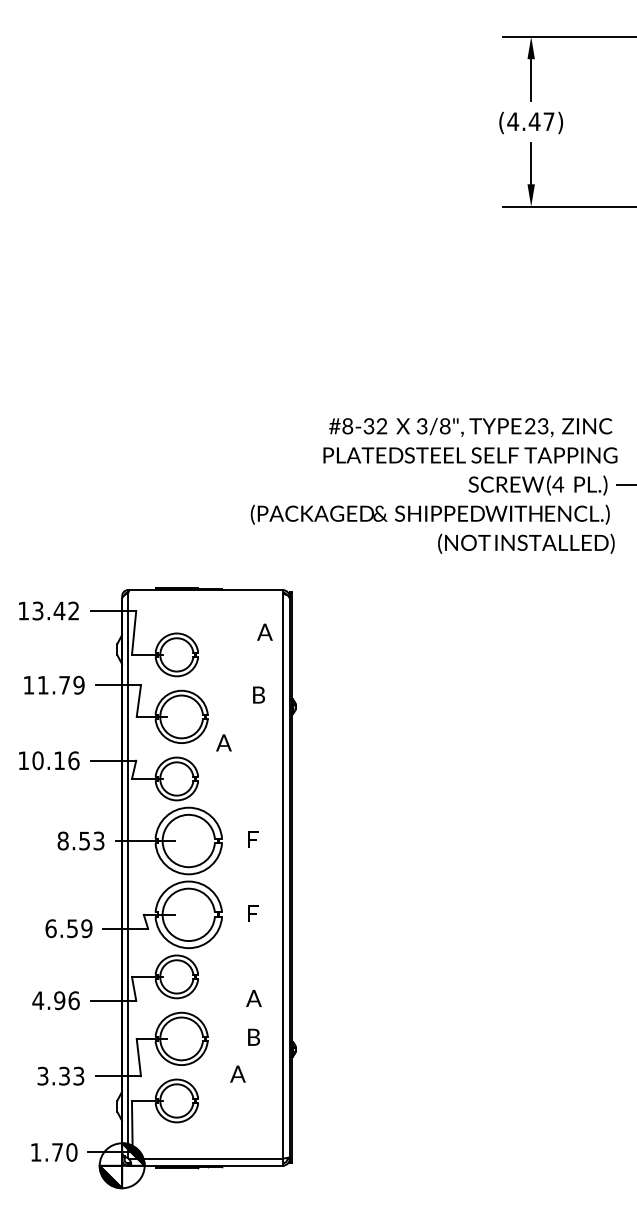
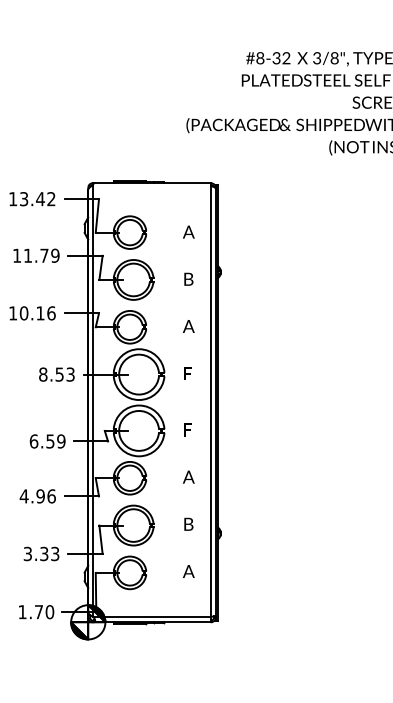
text: (264, 631) -> (188, 231), moved
text: (259, 694) -> (189, 278), moved
text: (223, 742) -> (188, 326), moved
text: (253, 998) -> (188, 477), moved
text: (237, 1073) -> (188, 571), moved

